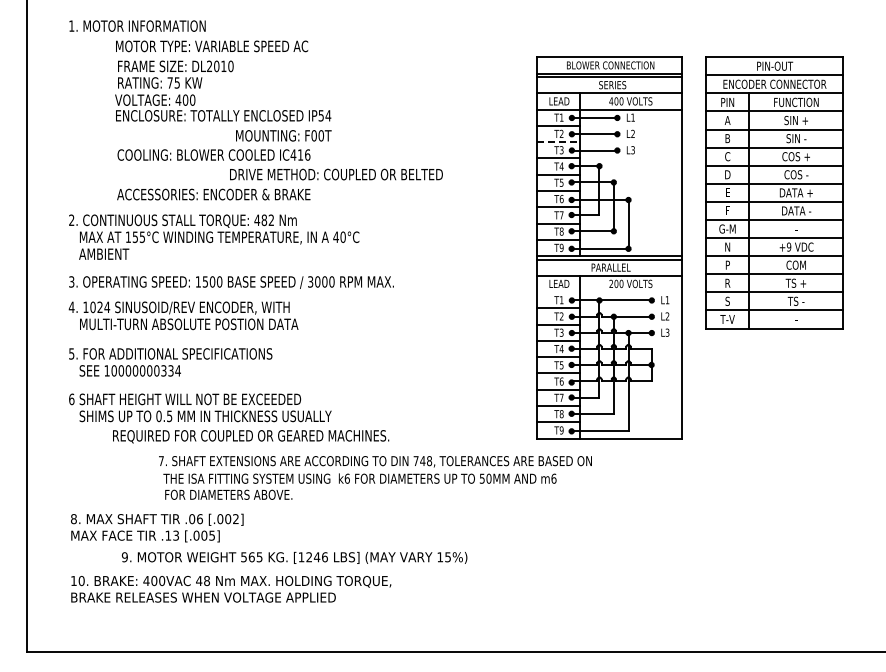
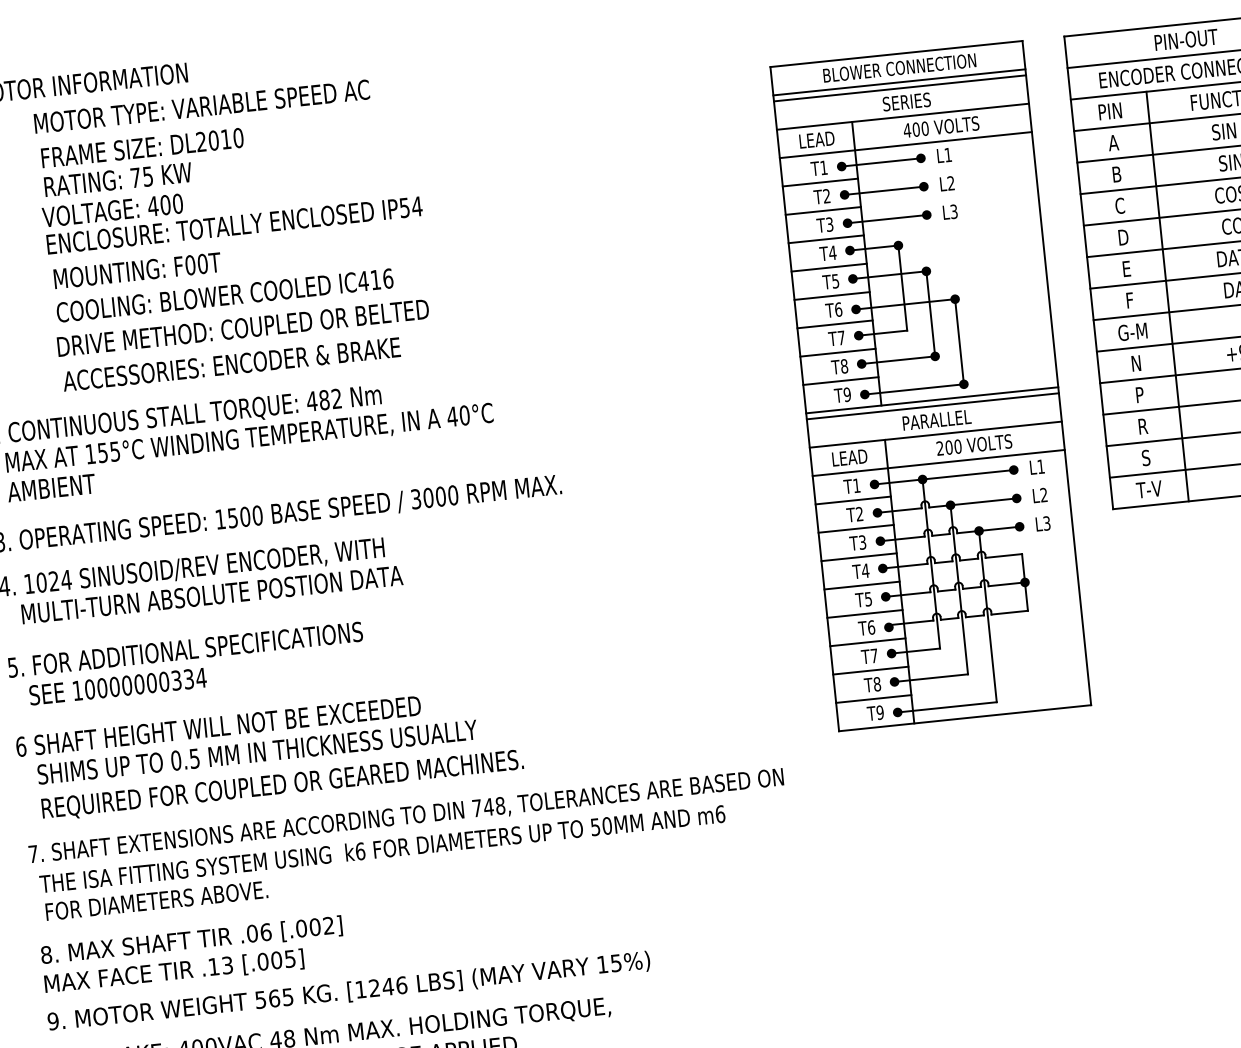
text: (283, 135) -> (136, 270), moved
line: (558, 142) -> (822, 211), dashed -> solid
text: (336, 174) -> (243, 327), moved
line: (609, 292) -> (938, 463), added
text: (251, 436) -> (283, 785), moved
text: (375, 477) -> (409, 844), moved
text: (294, 557) -> (348, 991), moved

